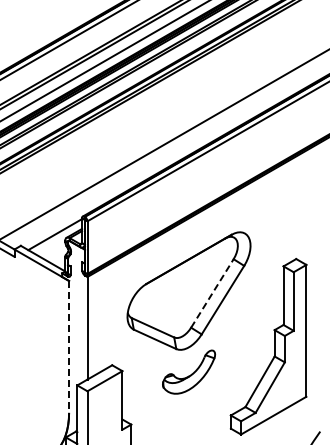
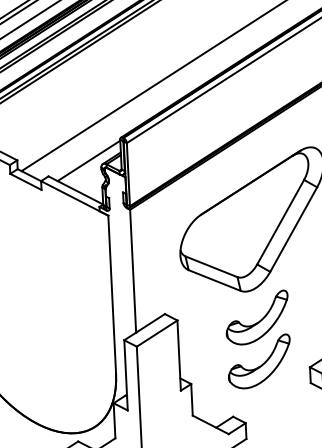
line: (212, 293) -> (280, 222), dashed -> solid
line: (69, 346) -> (112, 294), dashed -> solid
part: (188, 408) -> (258, 361), added

